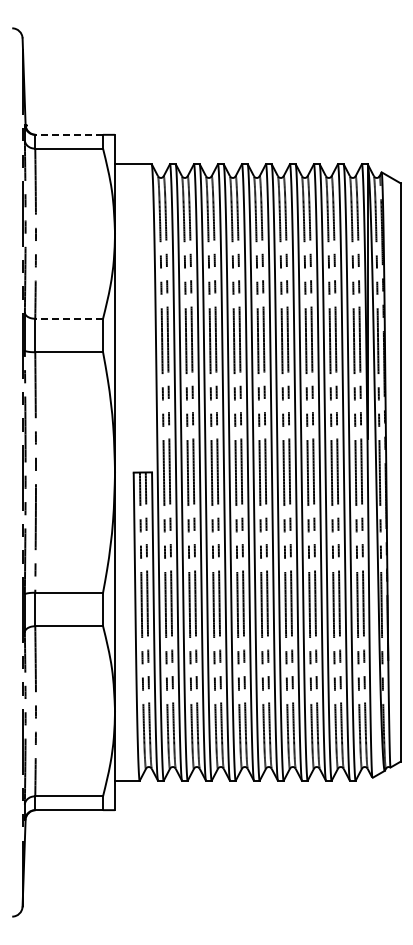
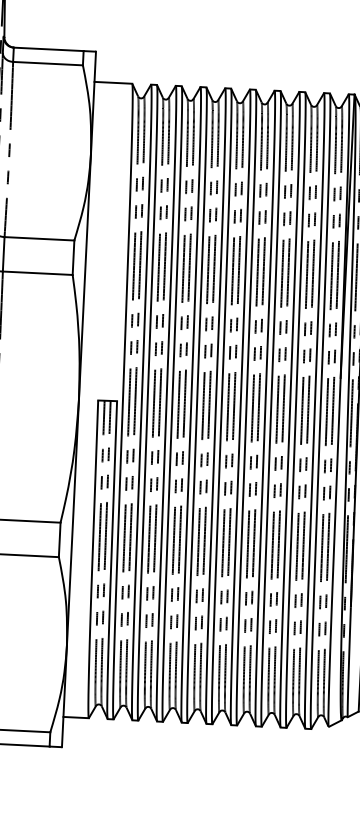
line: (69, 134) -> (49, 49), dashed -> solid
line: (69, 318) -> (39, 238), dashed -> solid

